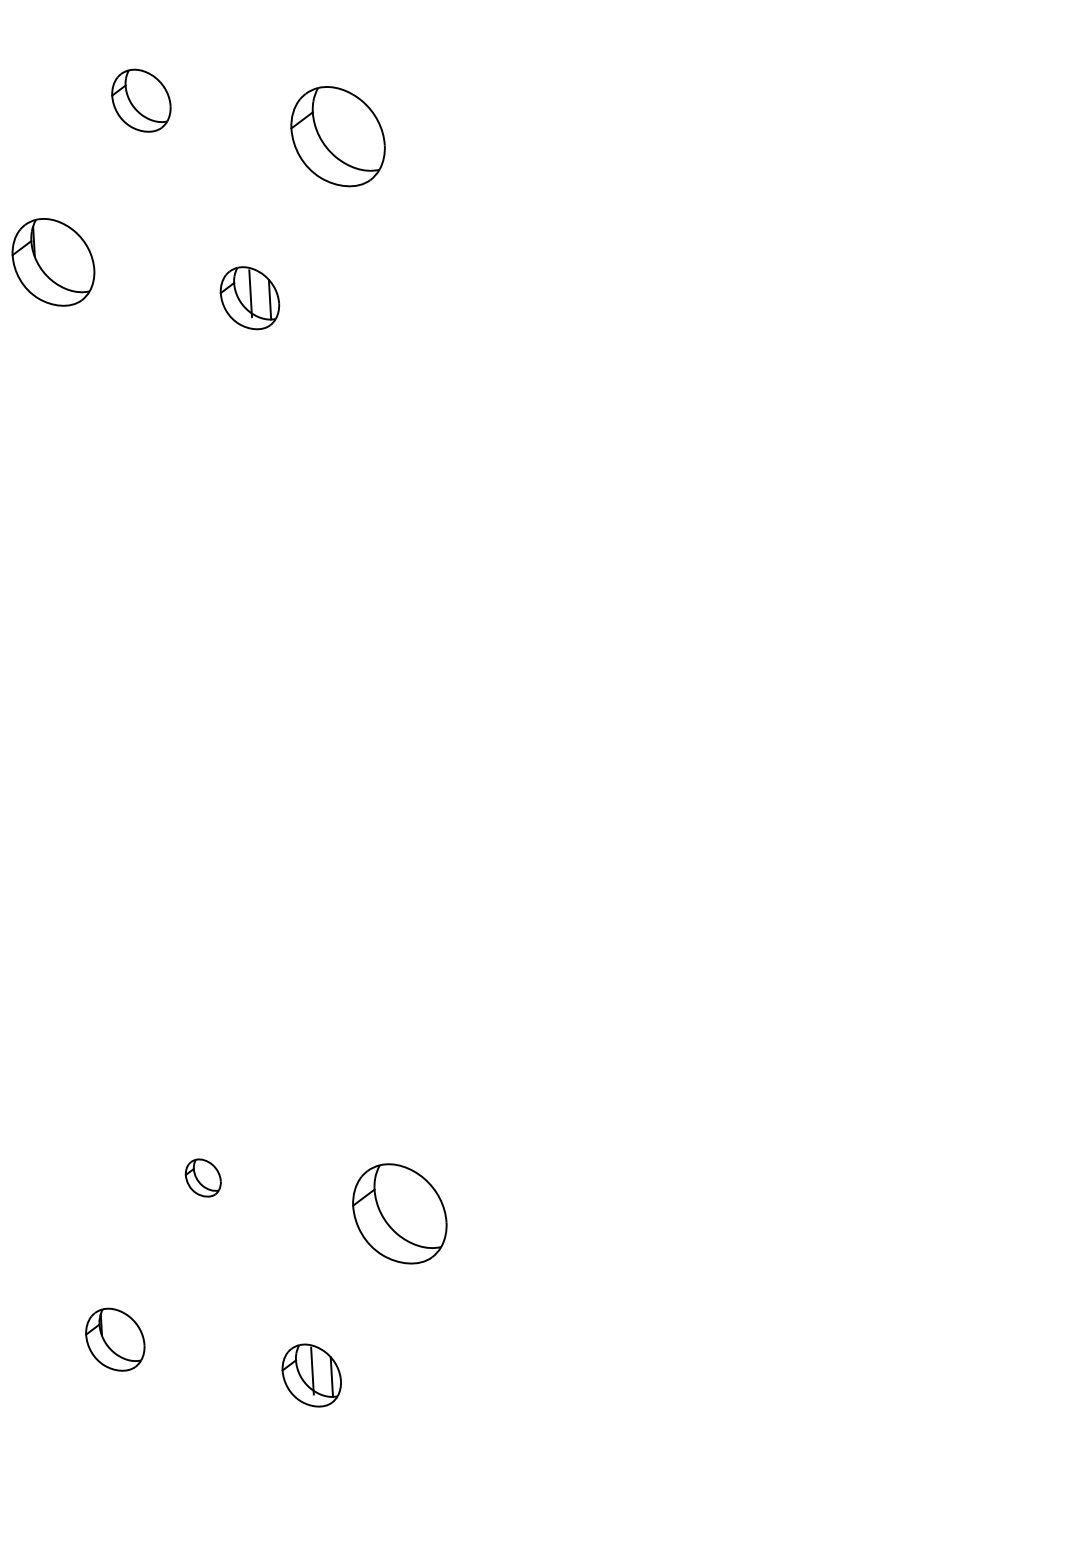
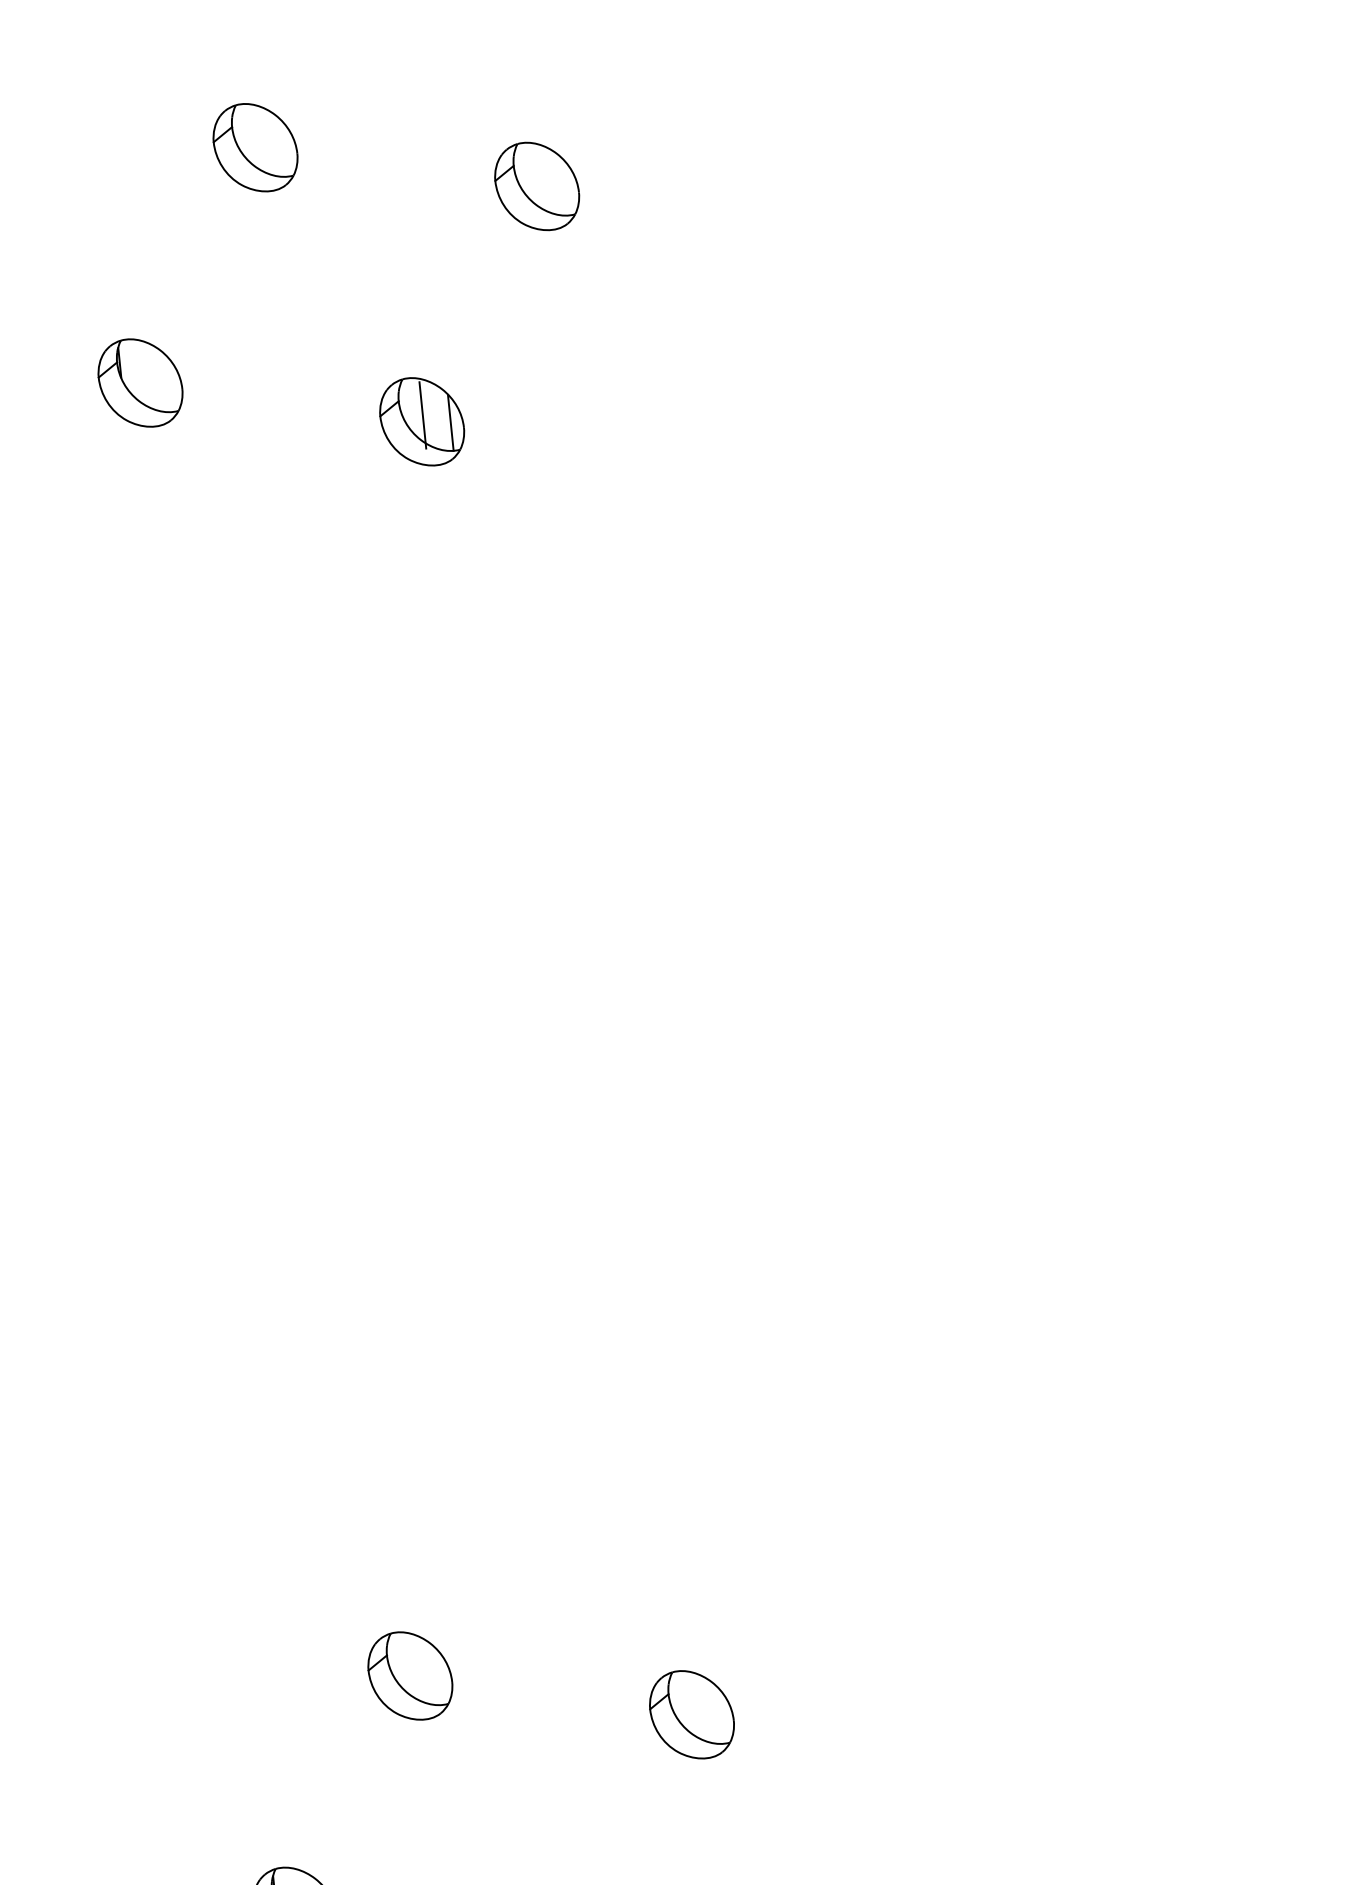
part: (337, 136) -> (536, 186), size x0.62
part: (53, 262) -> (140, 383), size x0.71
part: (203, 1177) -> (410, 1675), size x1.67
part: (399, 1213) -> (691, 1714), size x0.62

